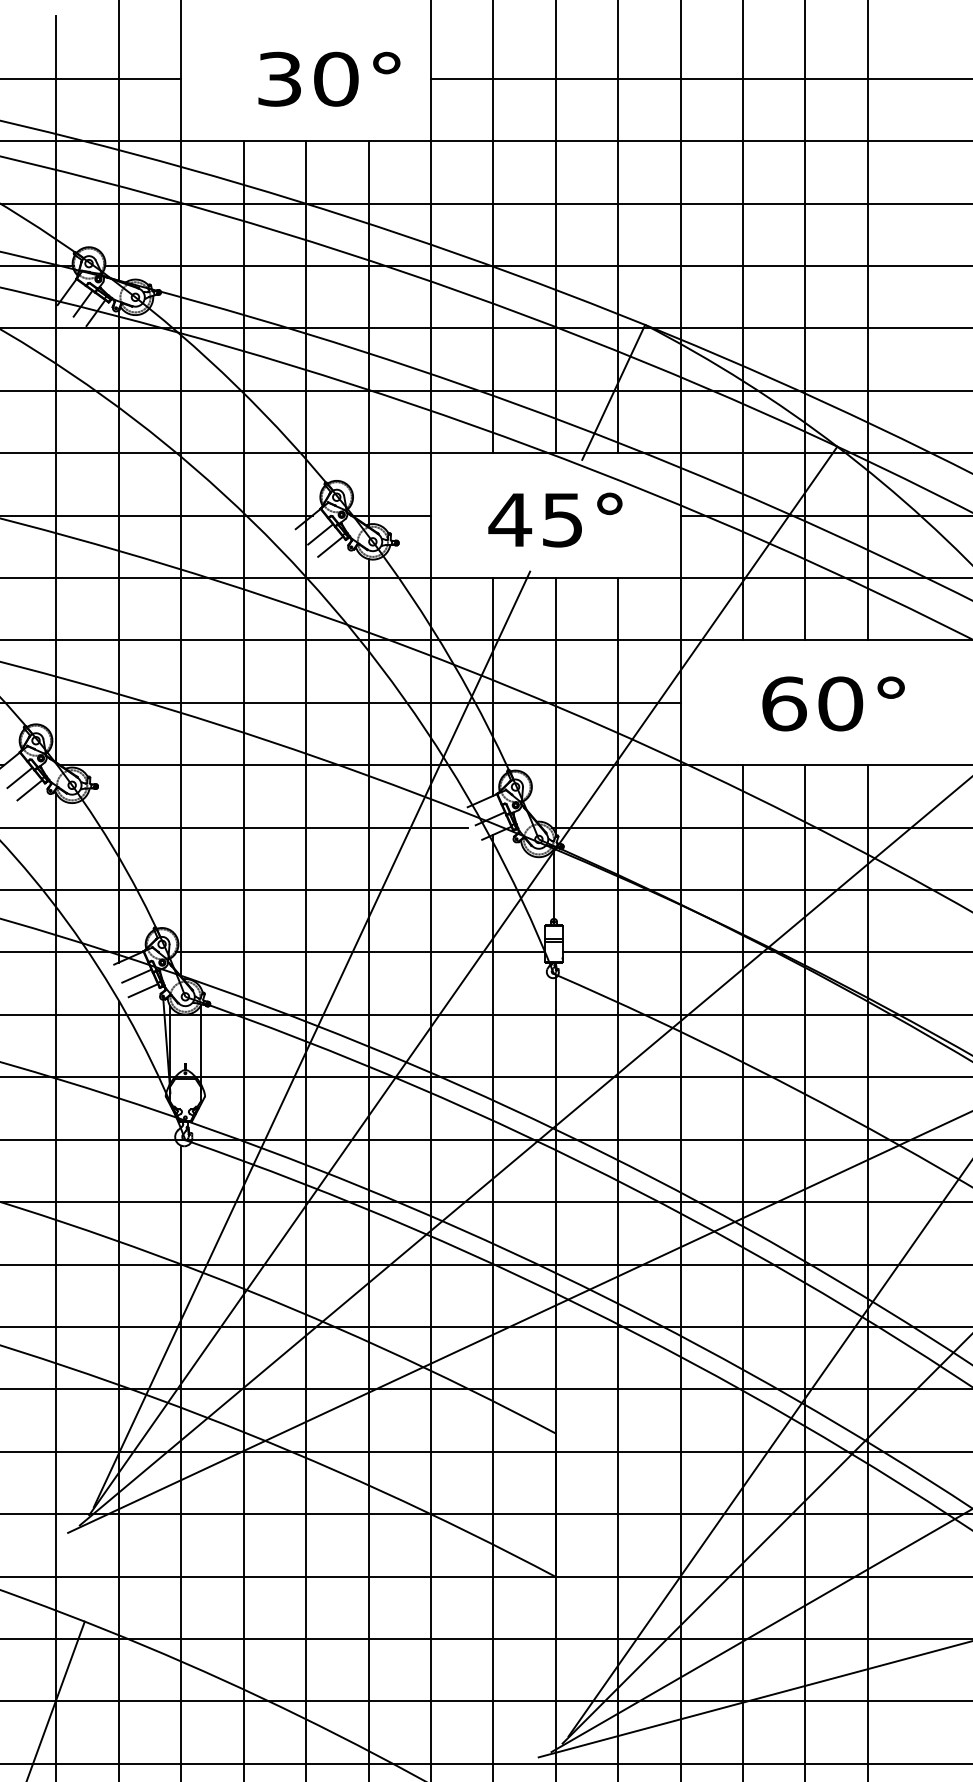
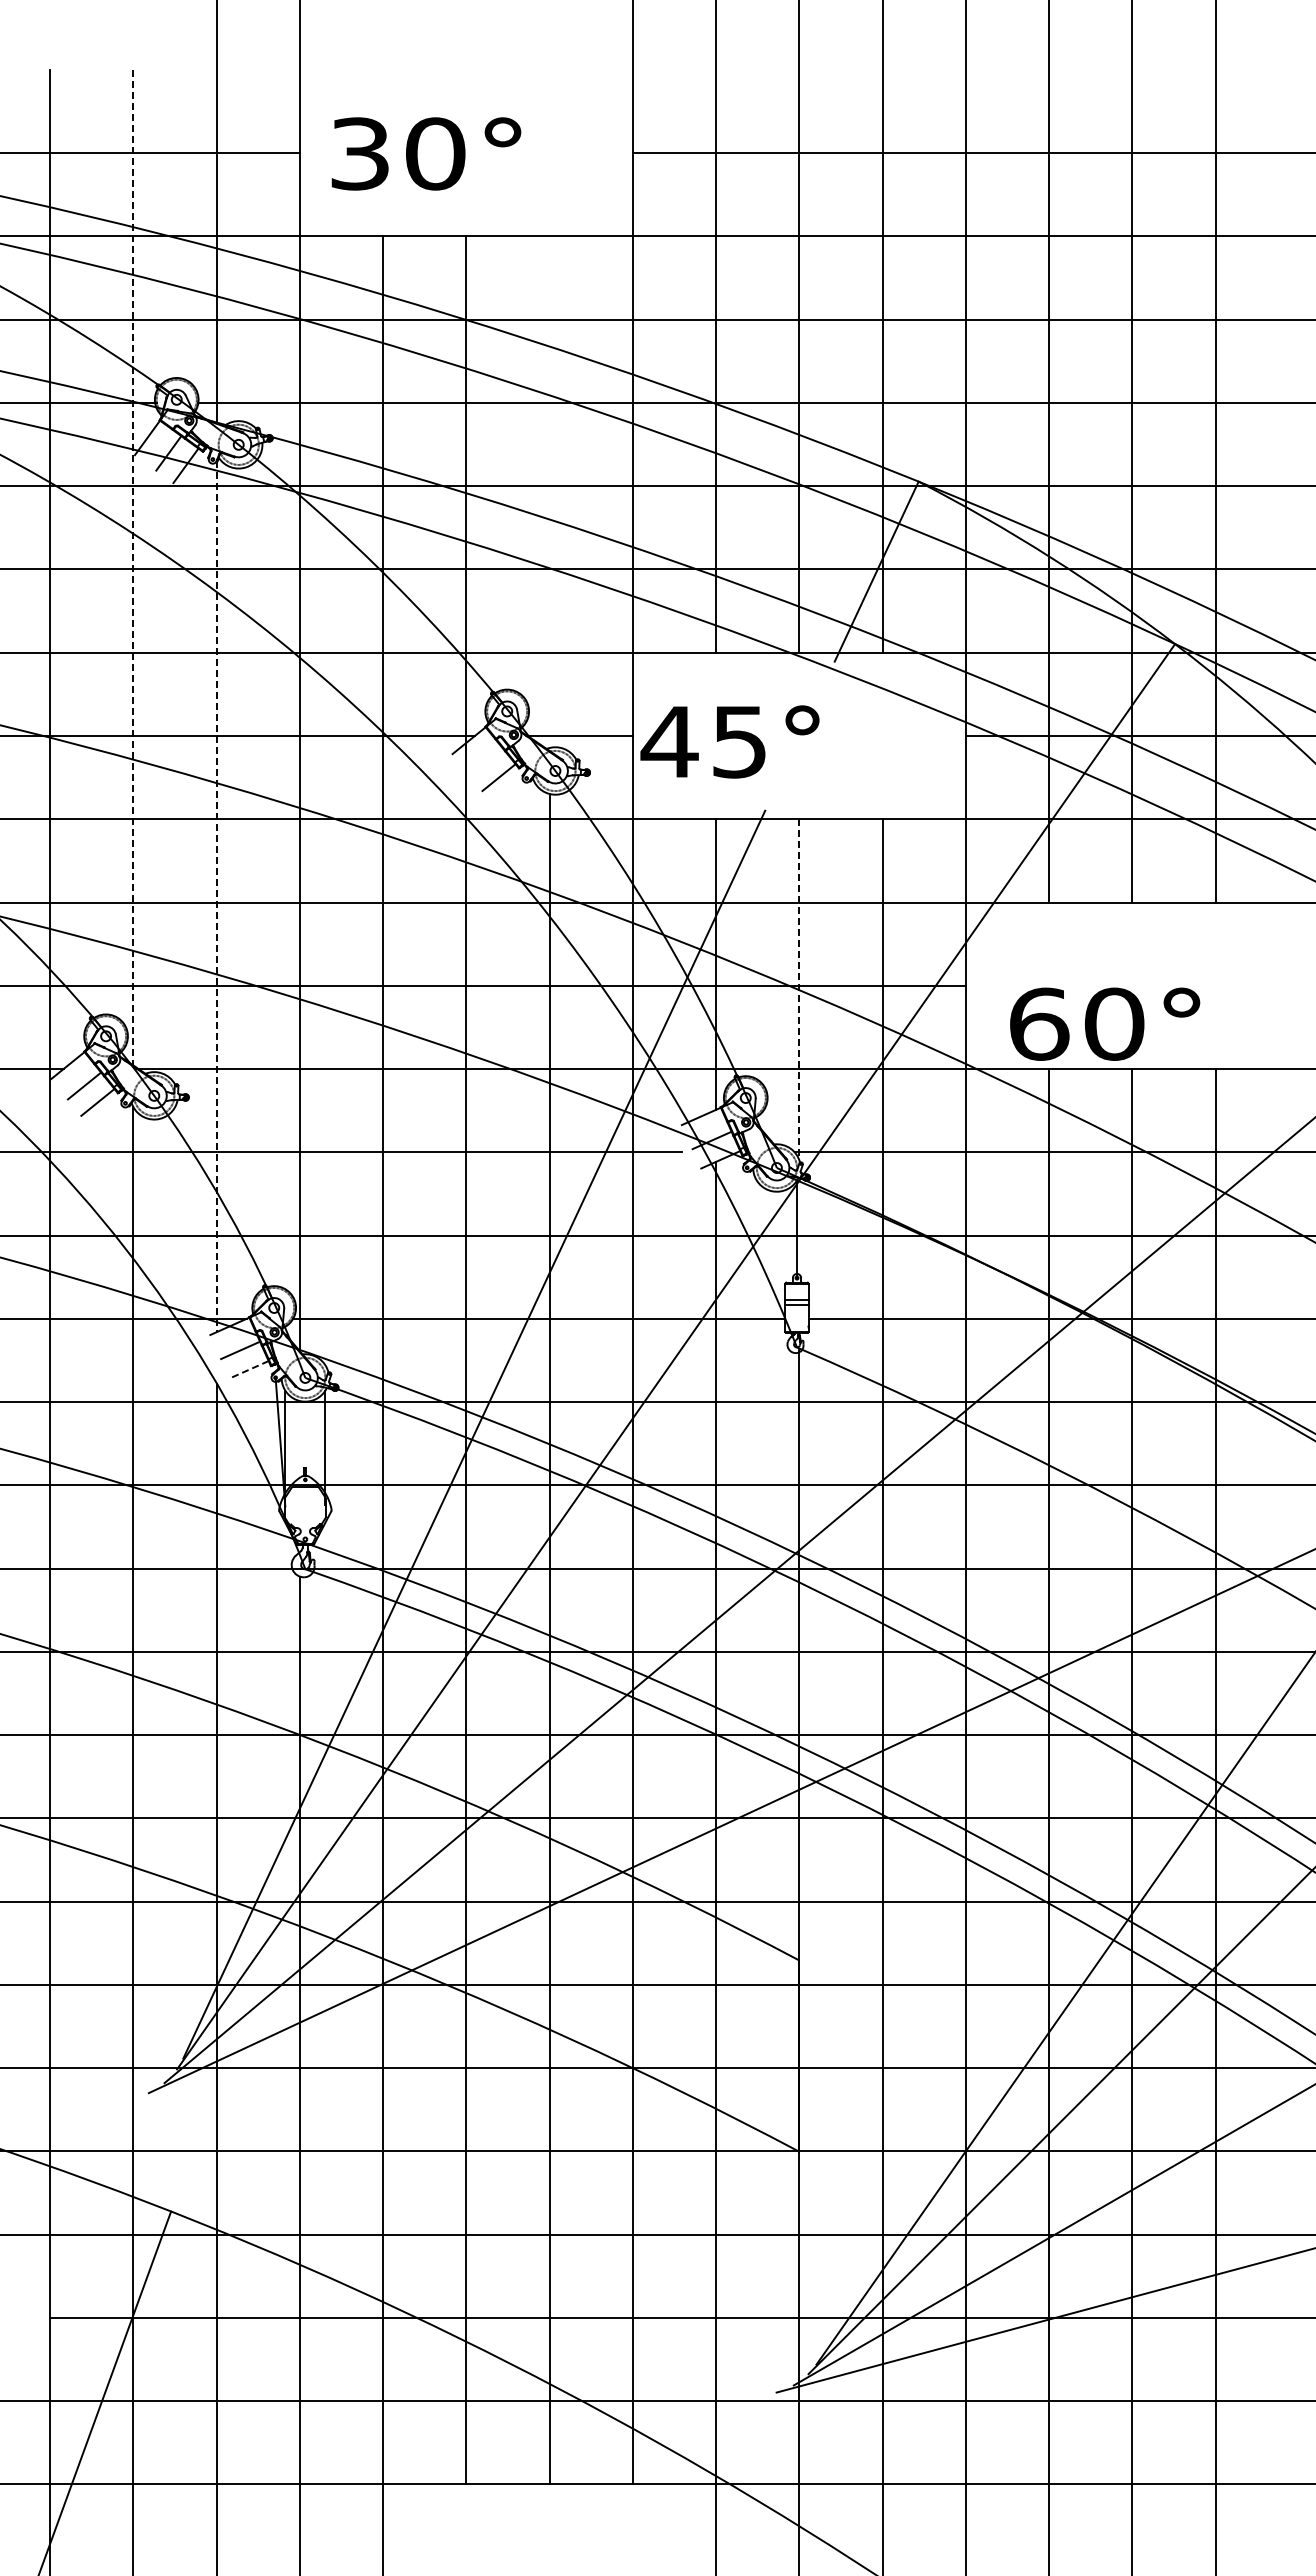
text: (329, 78) -> (426, 153), moved
line: (368, 333) -> (549, 492), removed
line: (56, 389) -> (133, 567), solid -> dashed
text: (555, 519) -> (729, 741), moved
line: (320, 533) -> (485, 760), removed
line: (118, 635) -> (216, 896), solid -> dashed
text: (833, 703) -> (1105, 1023), moved
line: (555, 705) -> (799, 989), solid -> dashed
line: (142, 990) -> (248, 1369), solid -> dashed

